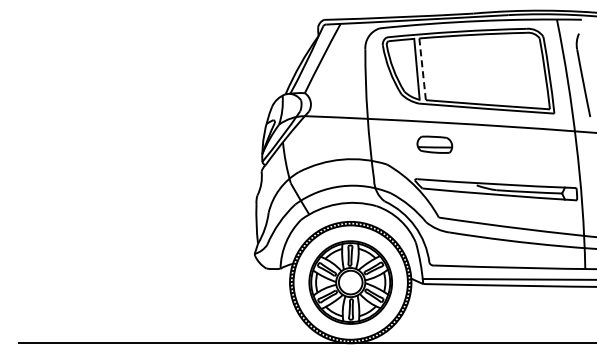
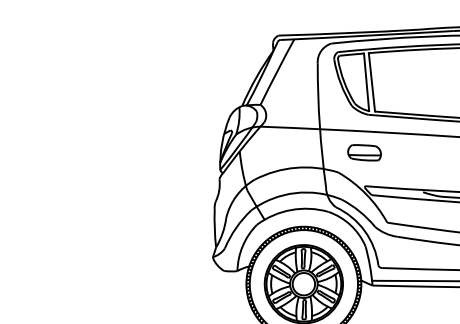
line: (422, 69) -> (371, 82), dashed -> solid
part: (434, 144) -> (364, 152), moved

